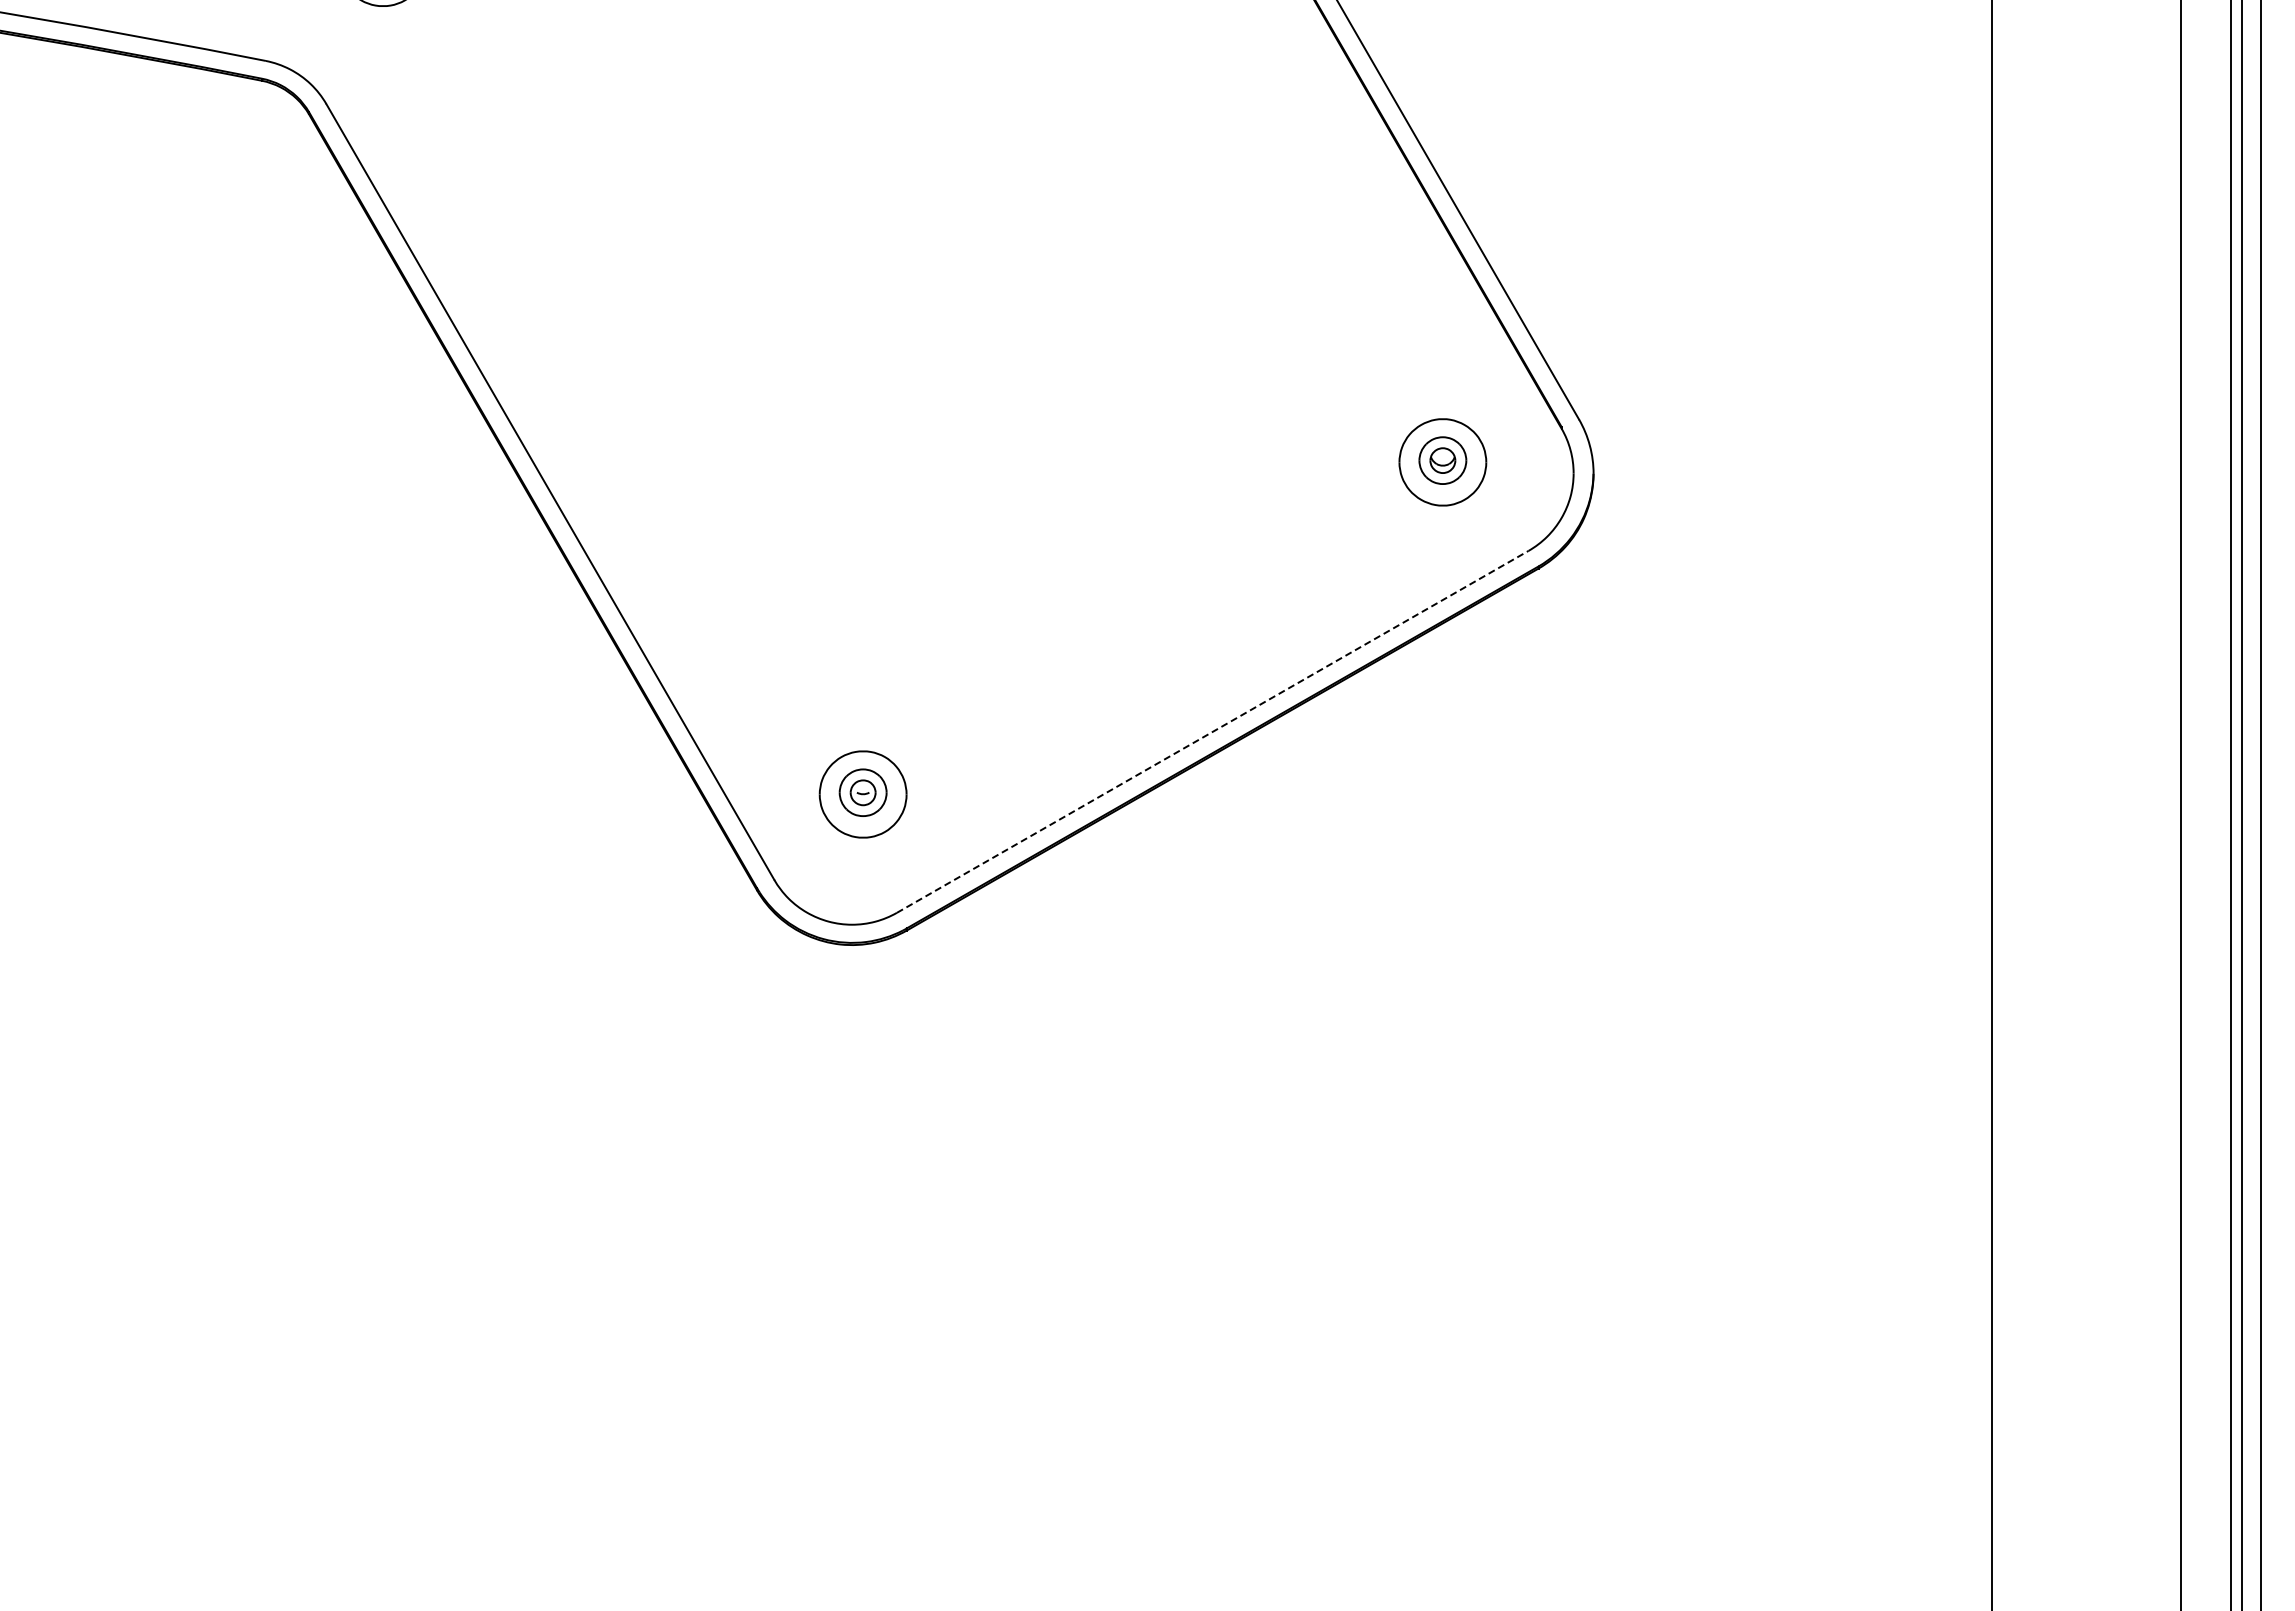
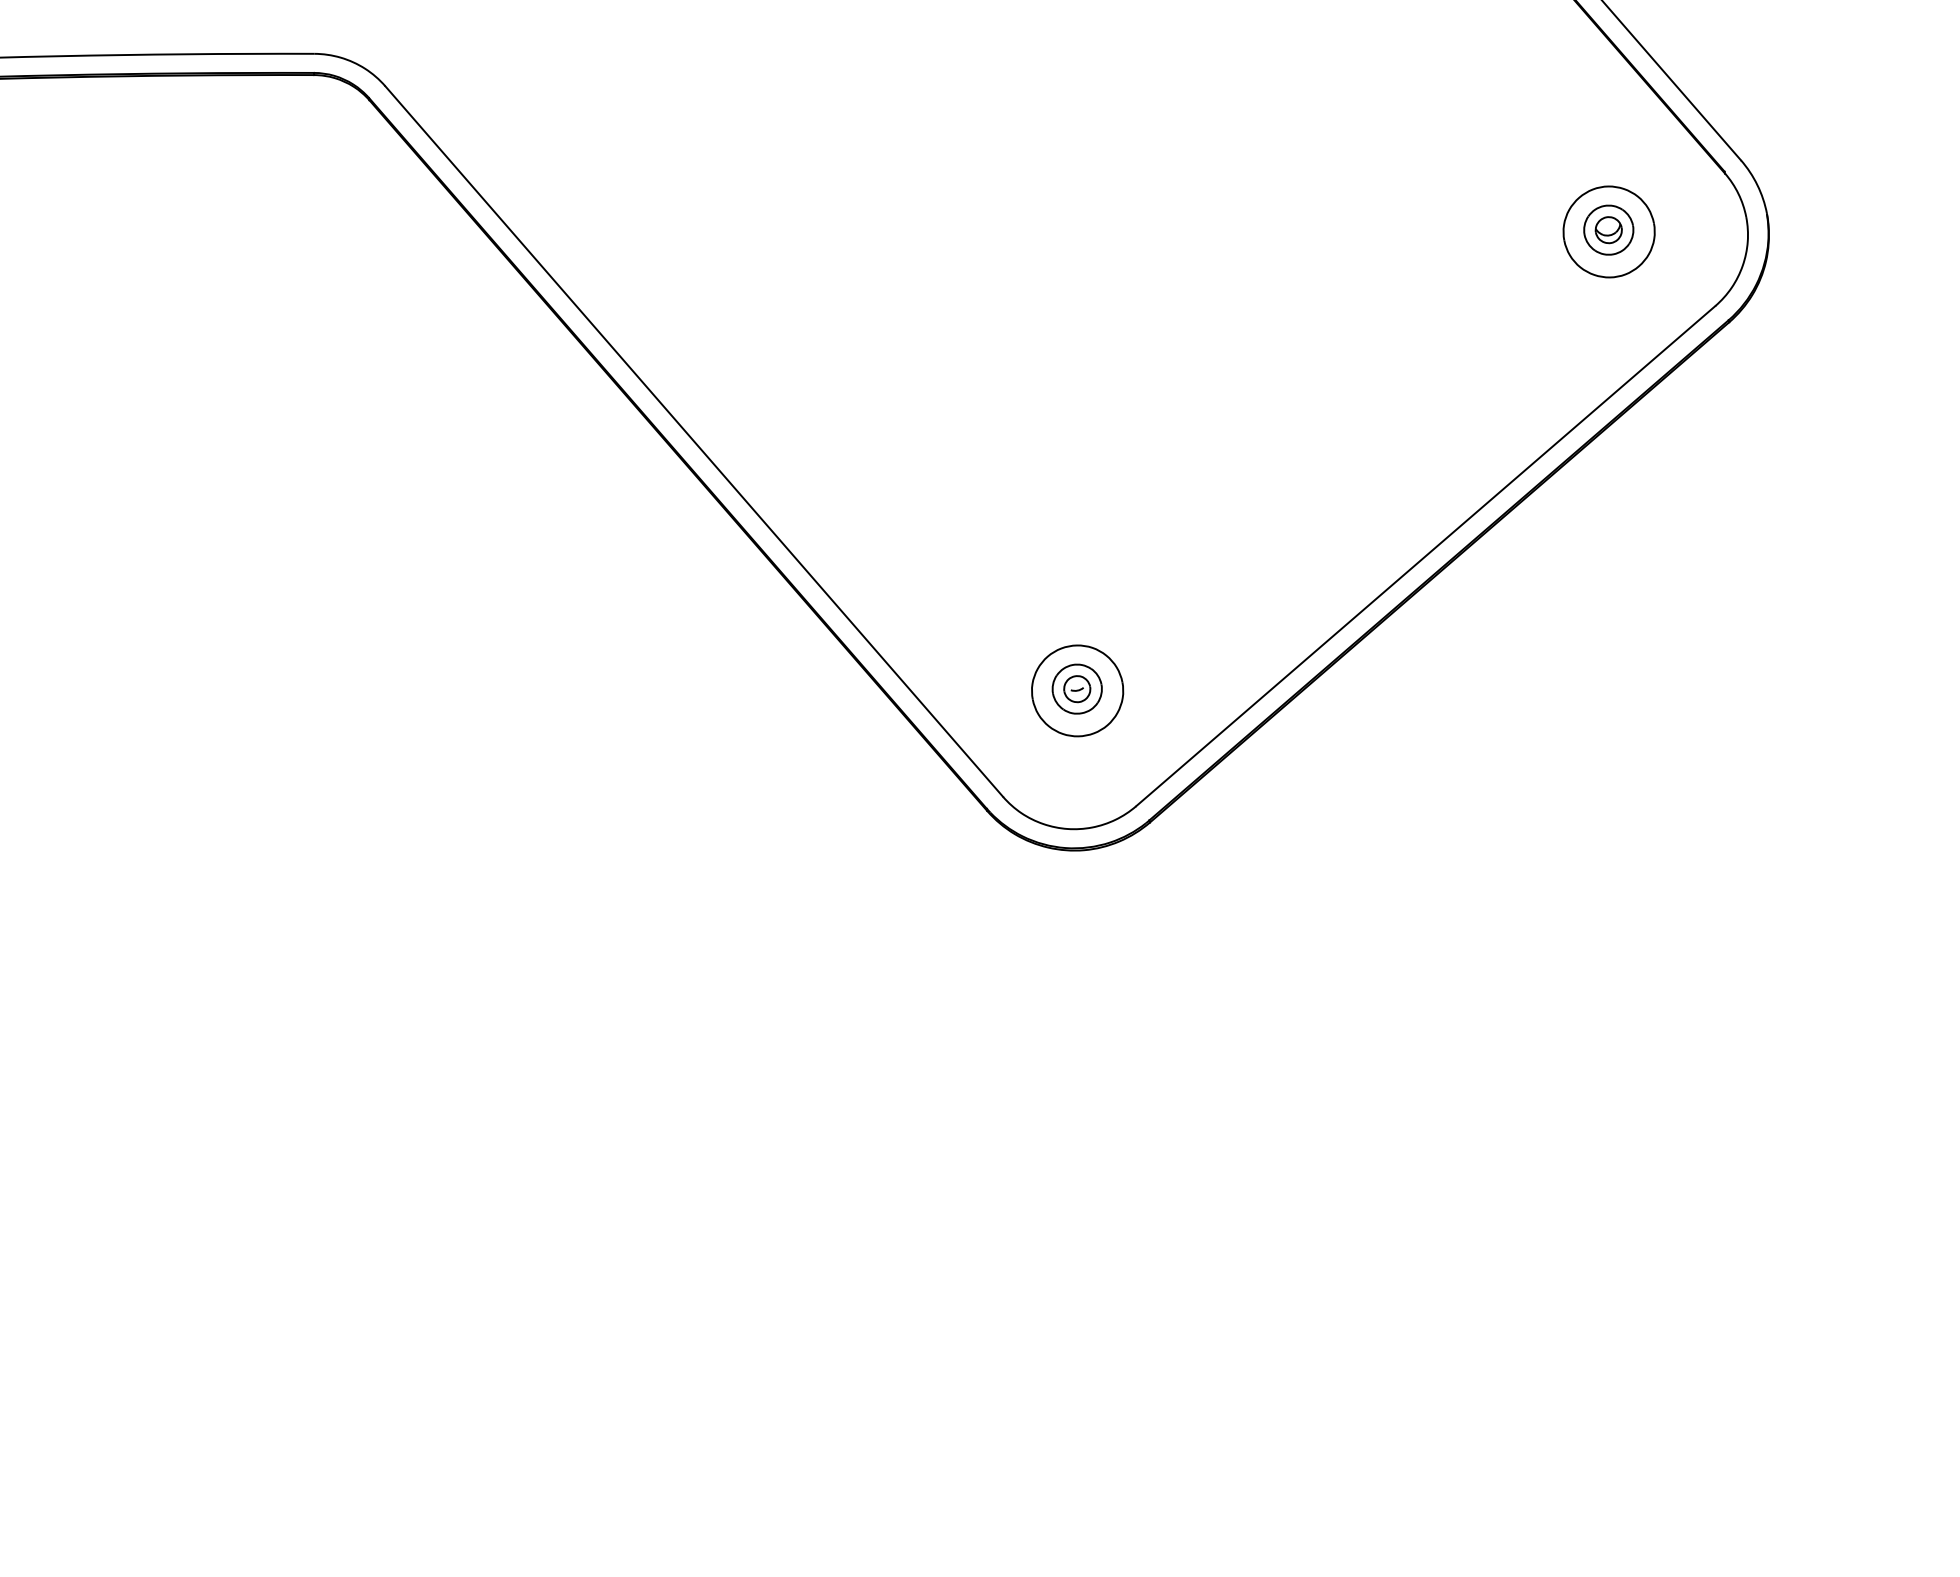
line: (1212, 731) -> (1425, 555), dashed -> solid

